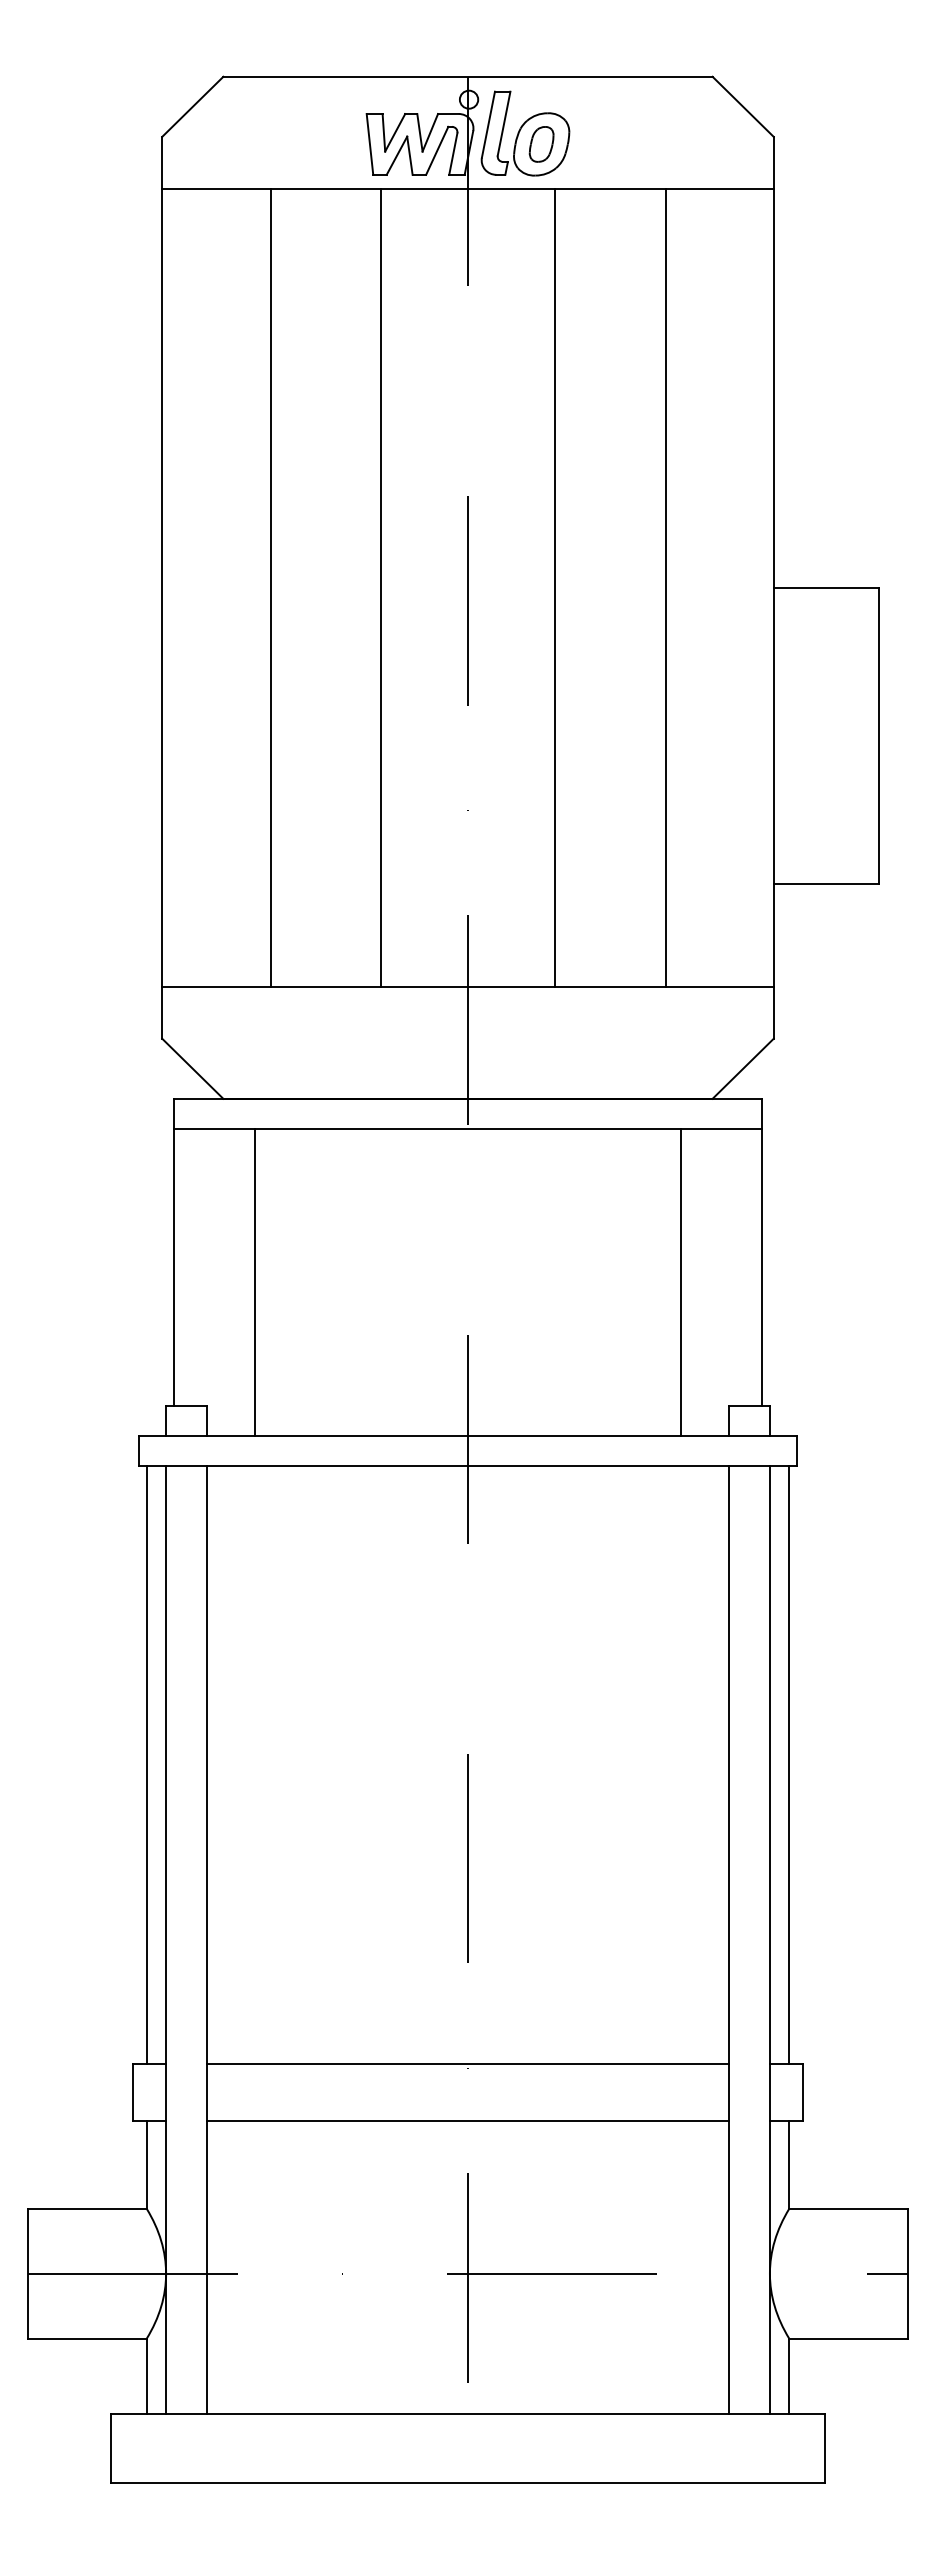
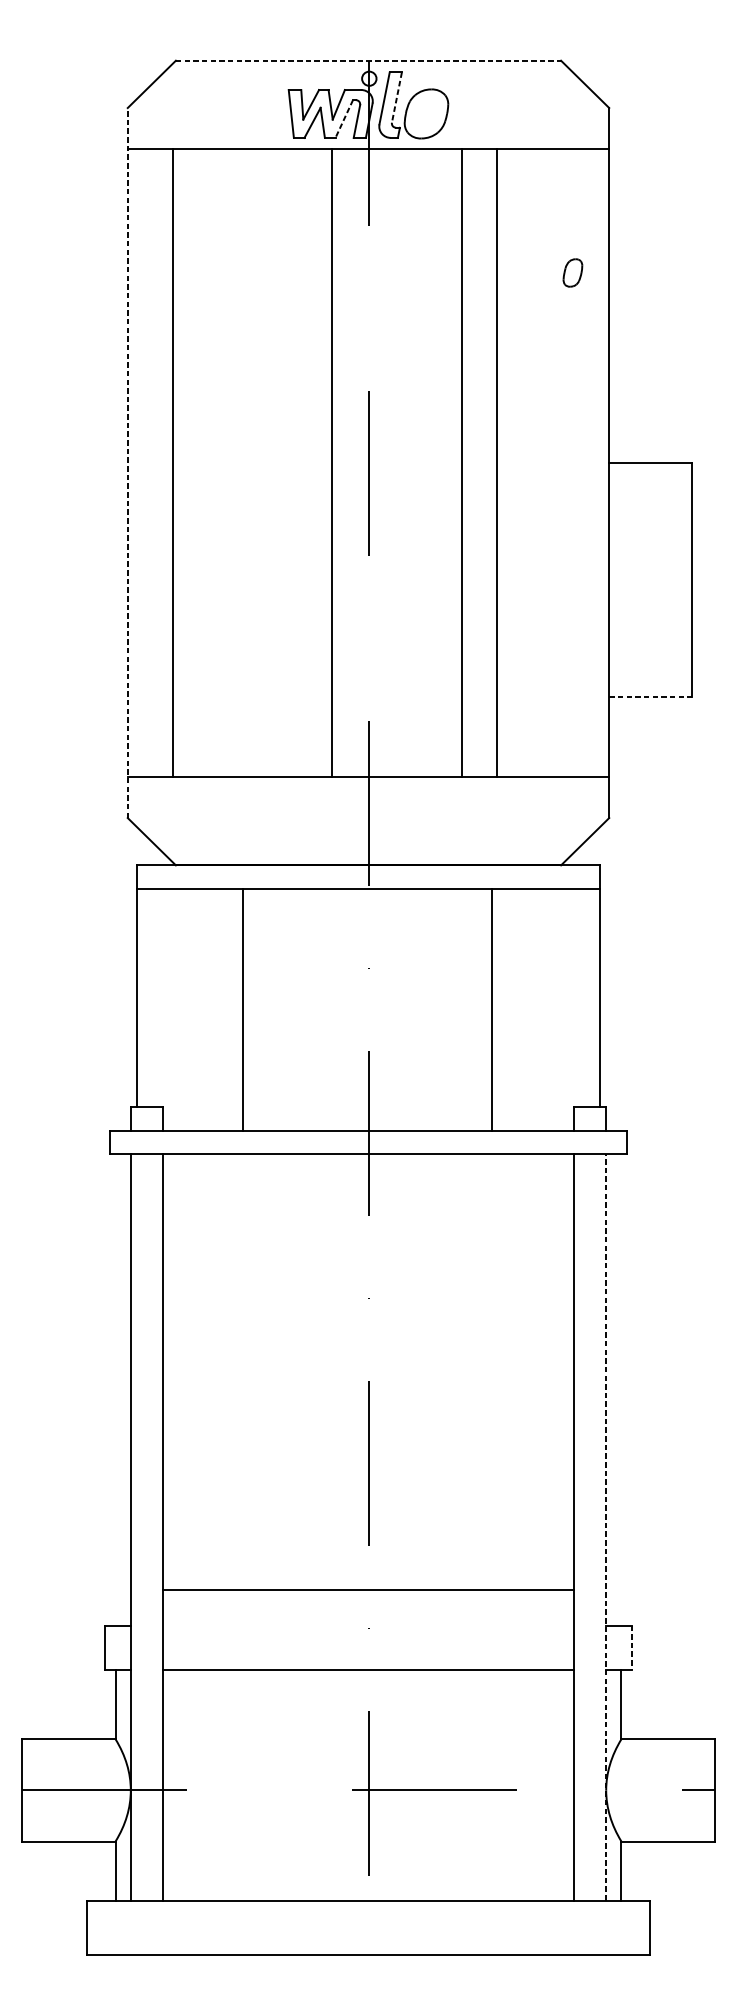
line: (468, 76) -> (368, 60), solid -> dashed
line: (504, 123) -> (397, 97), solid -> dashed
part: (541, 144) -> (572, 273), moved
line: (437, 151) -> (344, 119), solid -> dashed
line: (162, 587) -> (127, 462), solid -> dashed
line: (270, 587) -> (172, 462), moved
line: (381, 587) -> (331, 462), moved
line: (554, 587) -> (461, 462), moved
line: (665, 587) -> (497, 462), moved
line: (826, 884) -> (650, 696), solid -> dashed
line: (254, 1282) -> (242, 1009), moved
line: (681, 1282) -> (491, 1009), moved
line: (146, 1764) -> (115, 1389), removed
line: (789, 1764) -> (621, 1389), removed
line: (769, 1939) -> (605, 1527), solid -> dashed
line: (467, 2064) -> (368, 1590), moved
line: (803, 2093) -> (632, 1648), solid -> dashed

